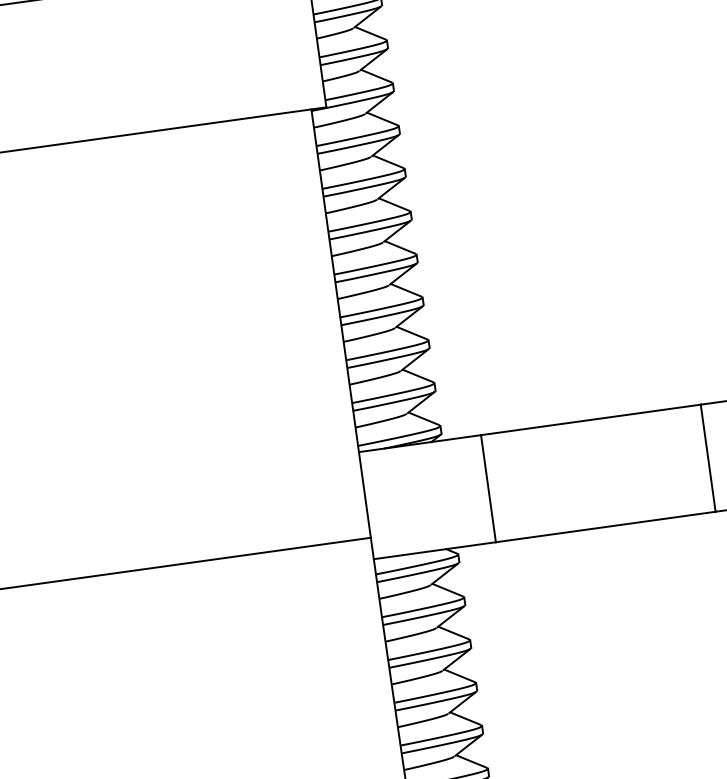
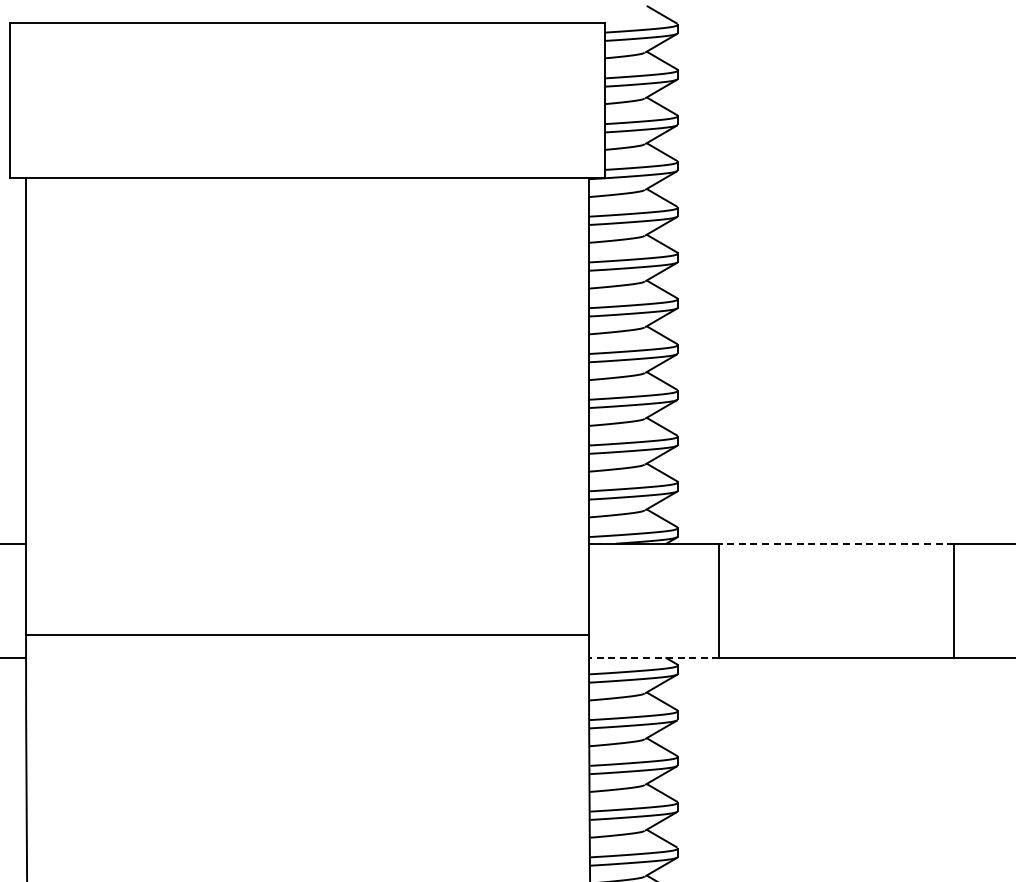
line: (590, 419) -> (836, 543), solid -> dashed
line: (434, 551) -> (653, 658), solid -> dashed

